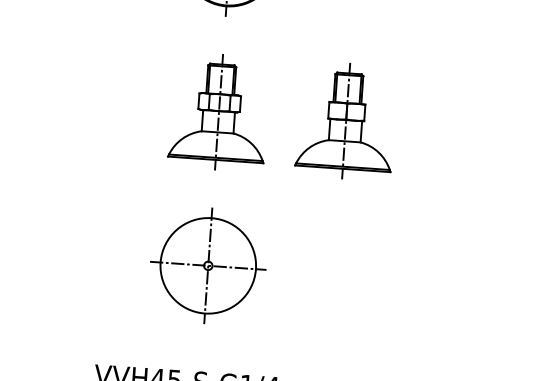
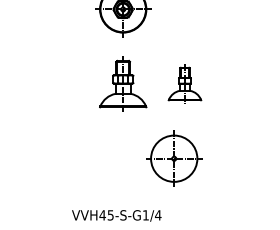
part: (345, 119) -> (184, 83), size x0.7
part: (208, 265) -> (174, 158), moved

